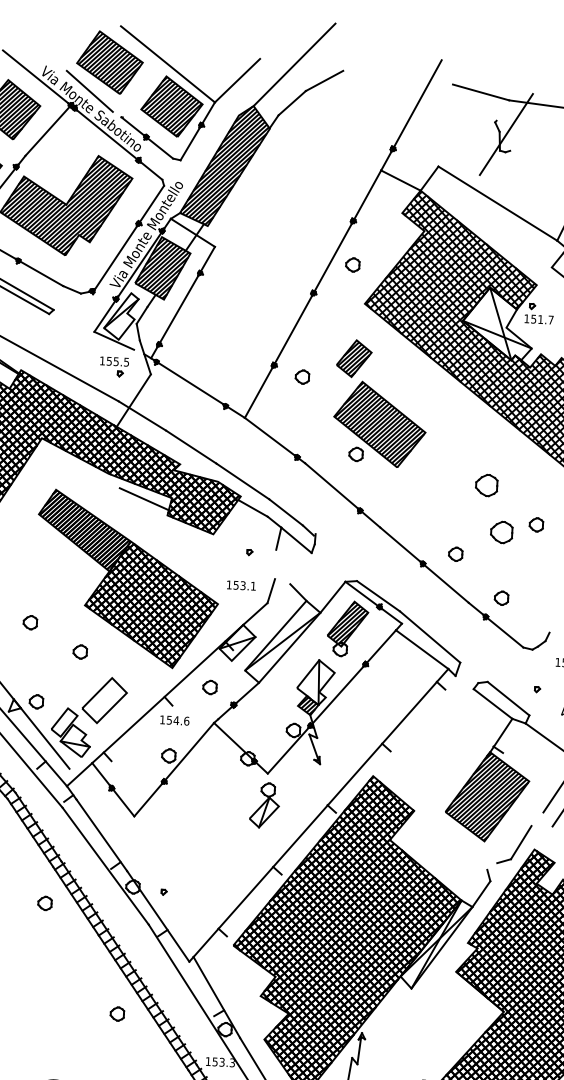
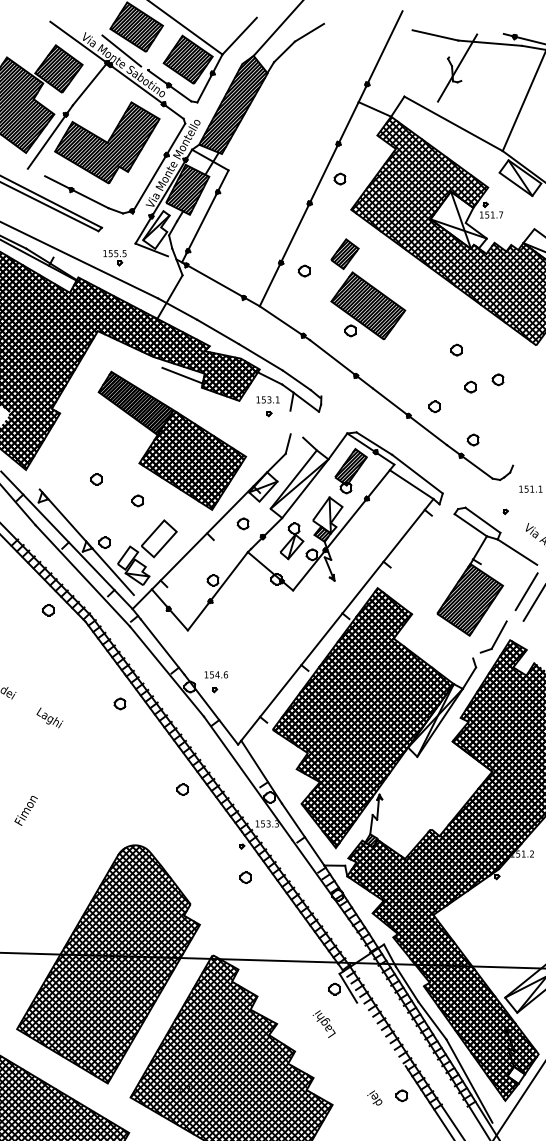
part: (113, 367) -> (114, 258), moved
part: (486, 484) -> (456, 349), size x0.62
part: (501, 531) -> (470, 386), size x0.62
text: (240, 585) -> (267, 399), moved
text: (173, 720) -> (215, 674), moved
part: (265, 805) -> (292, 541), moved

